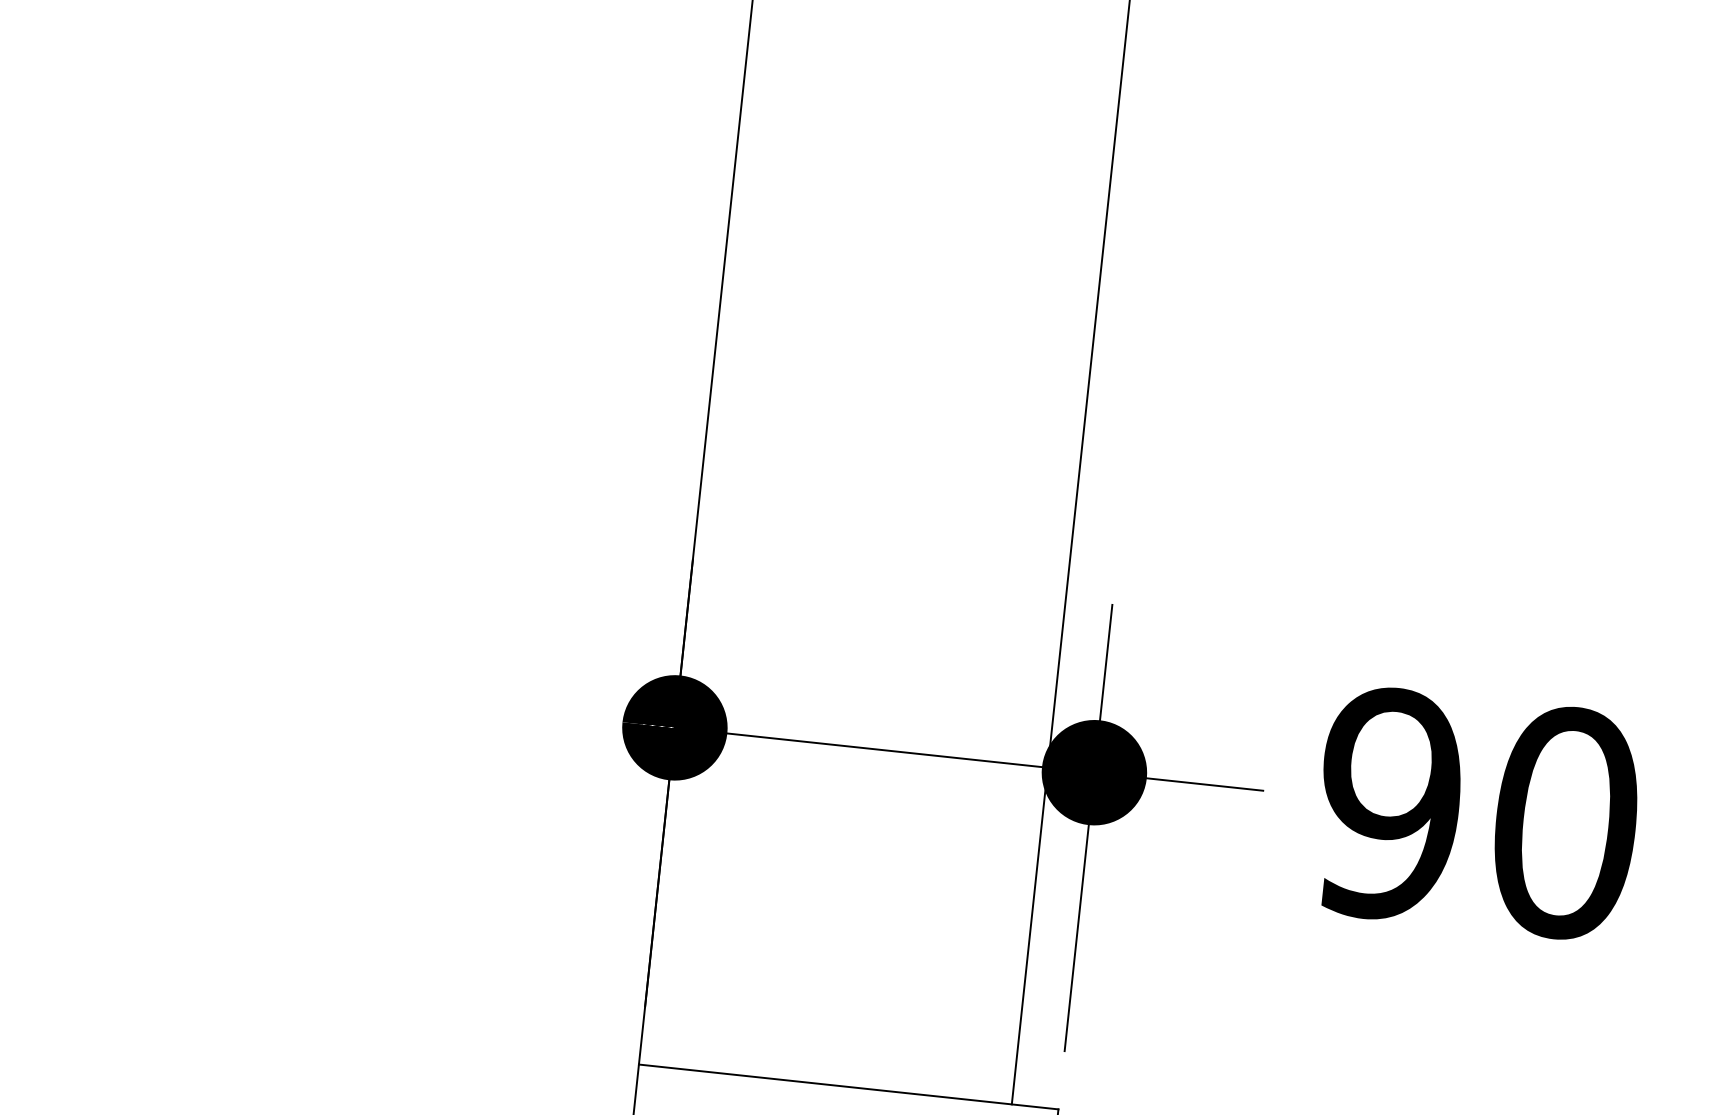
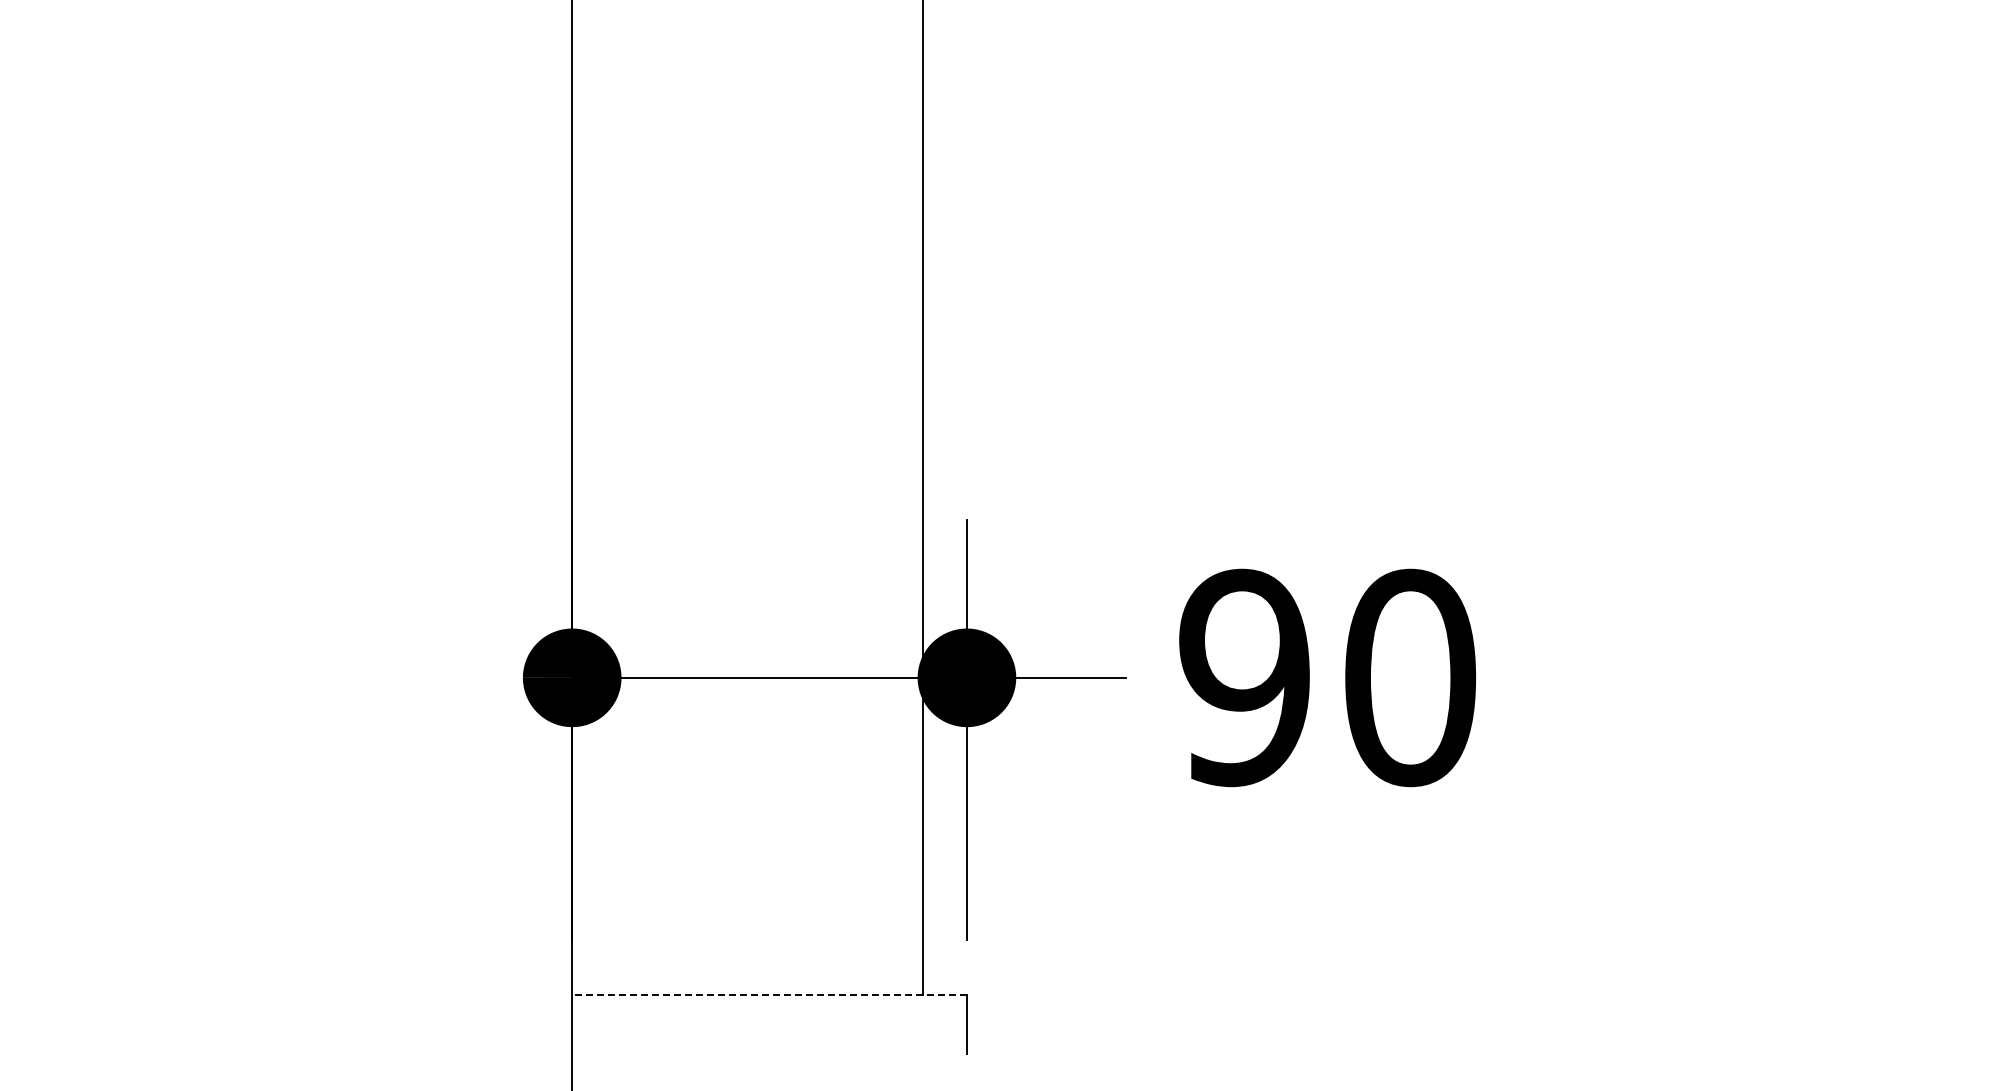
line: (848, 1086) -> (769, 994), solid -> dashed

